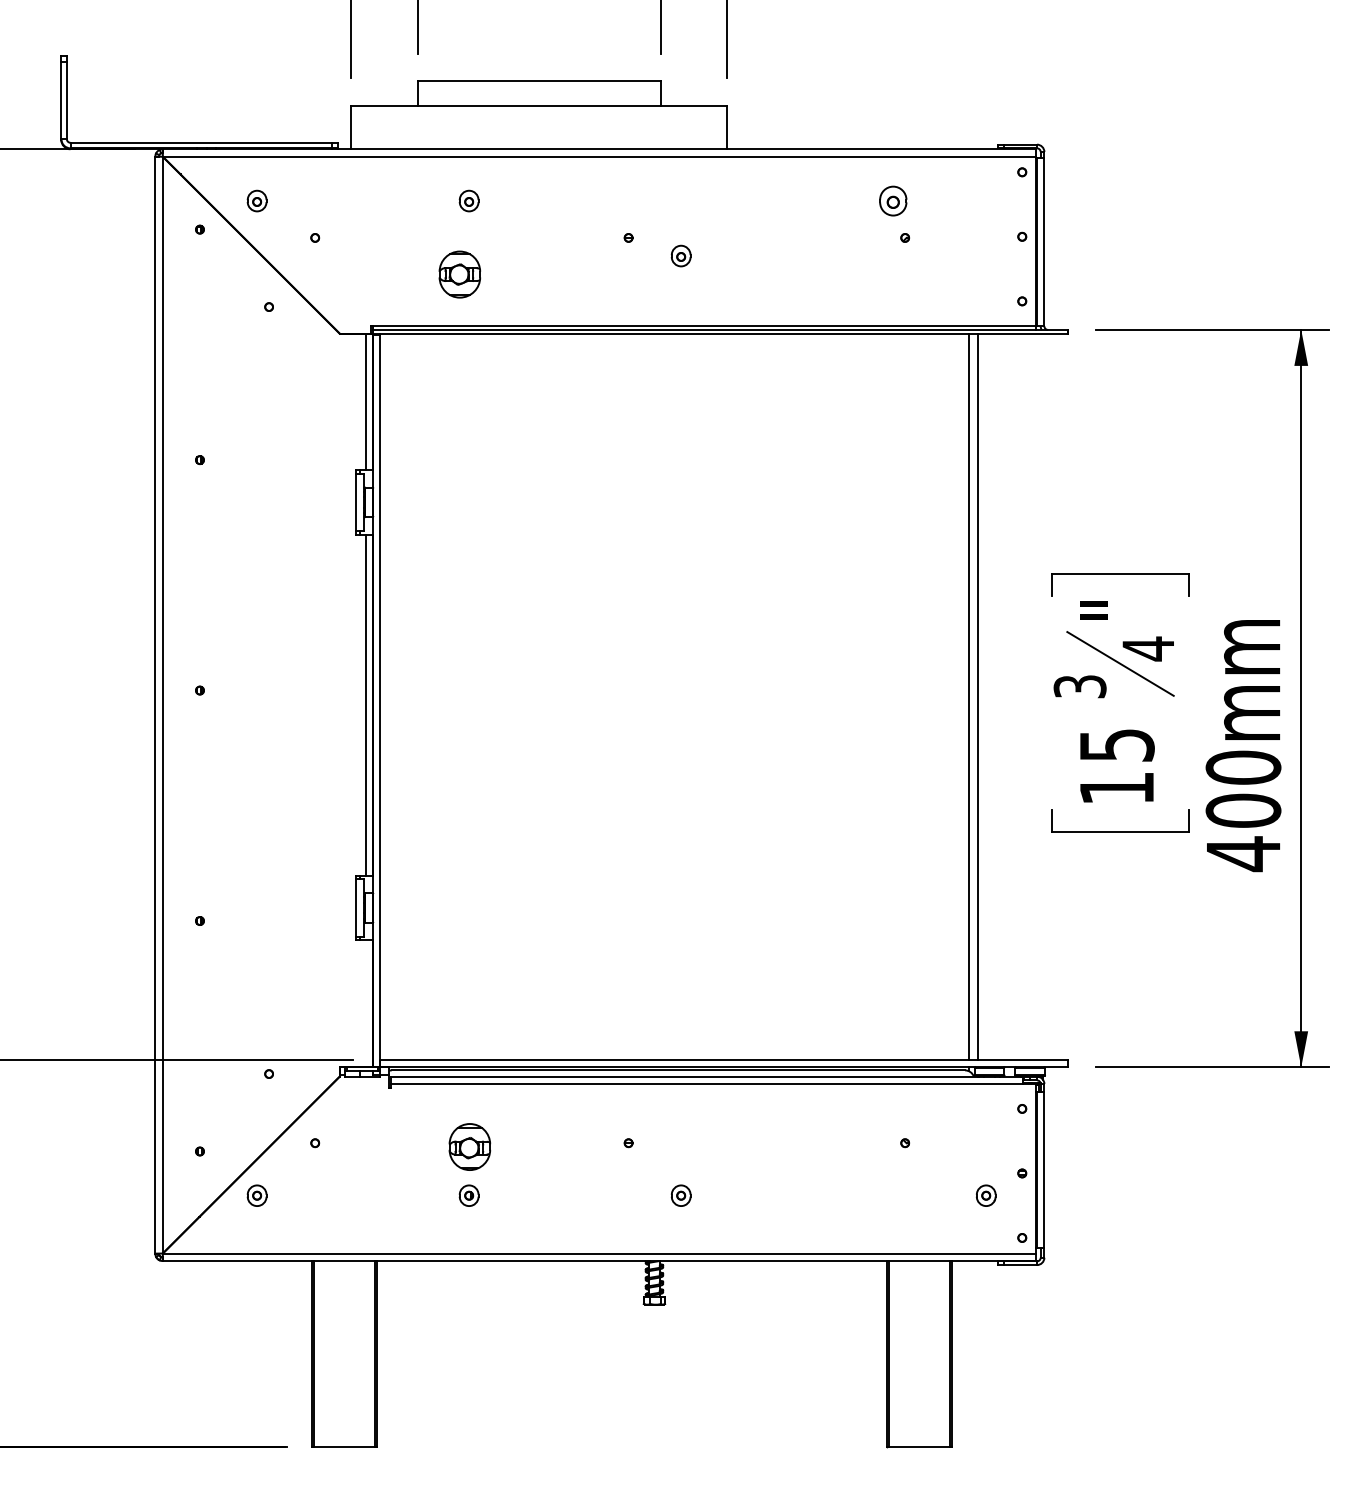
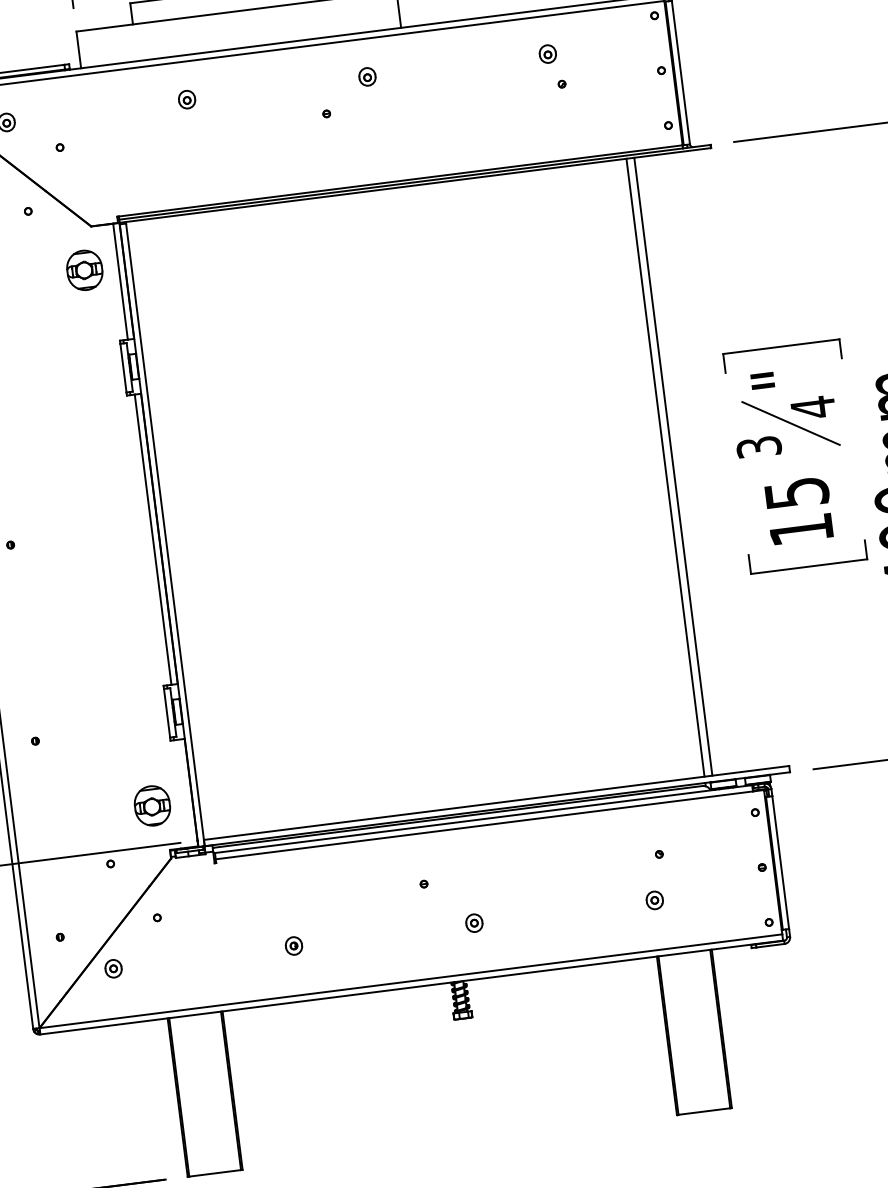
part: (892, 200) -> (547, 53), size x0.71
part: (680, 255) -> (366, 76), moved
part: (459, 274) -> (84, 270), moved
part: (469, 1146) -> (152, 805), moved
part: (986, 1195) -> (655, 900), moved

